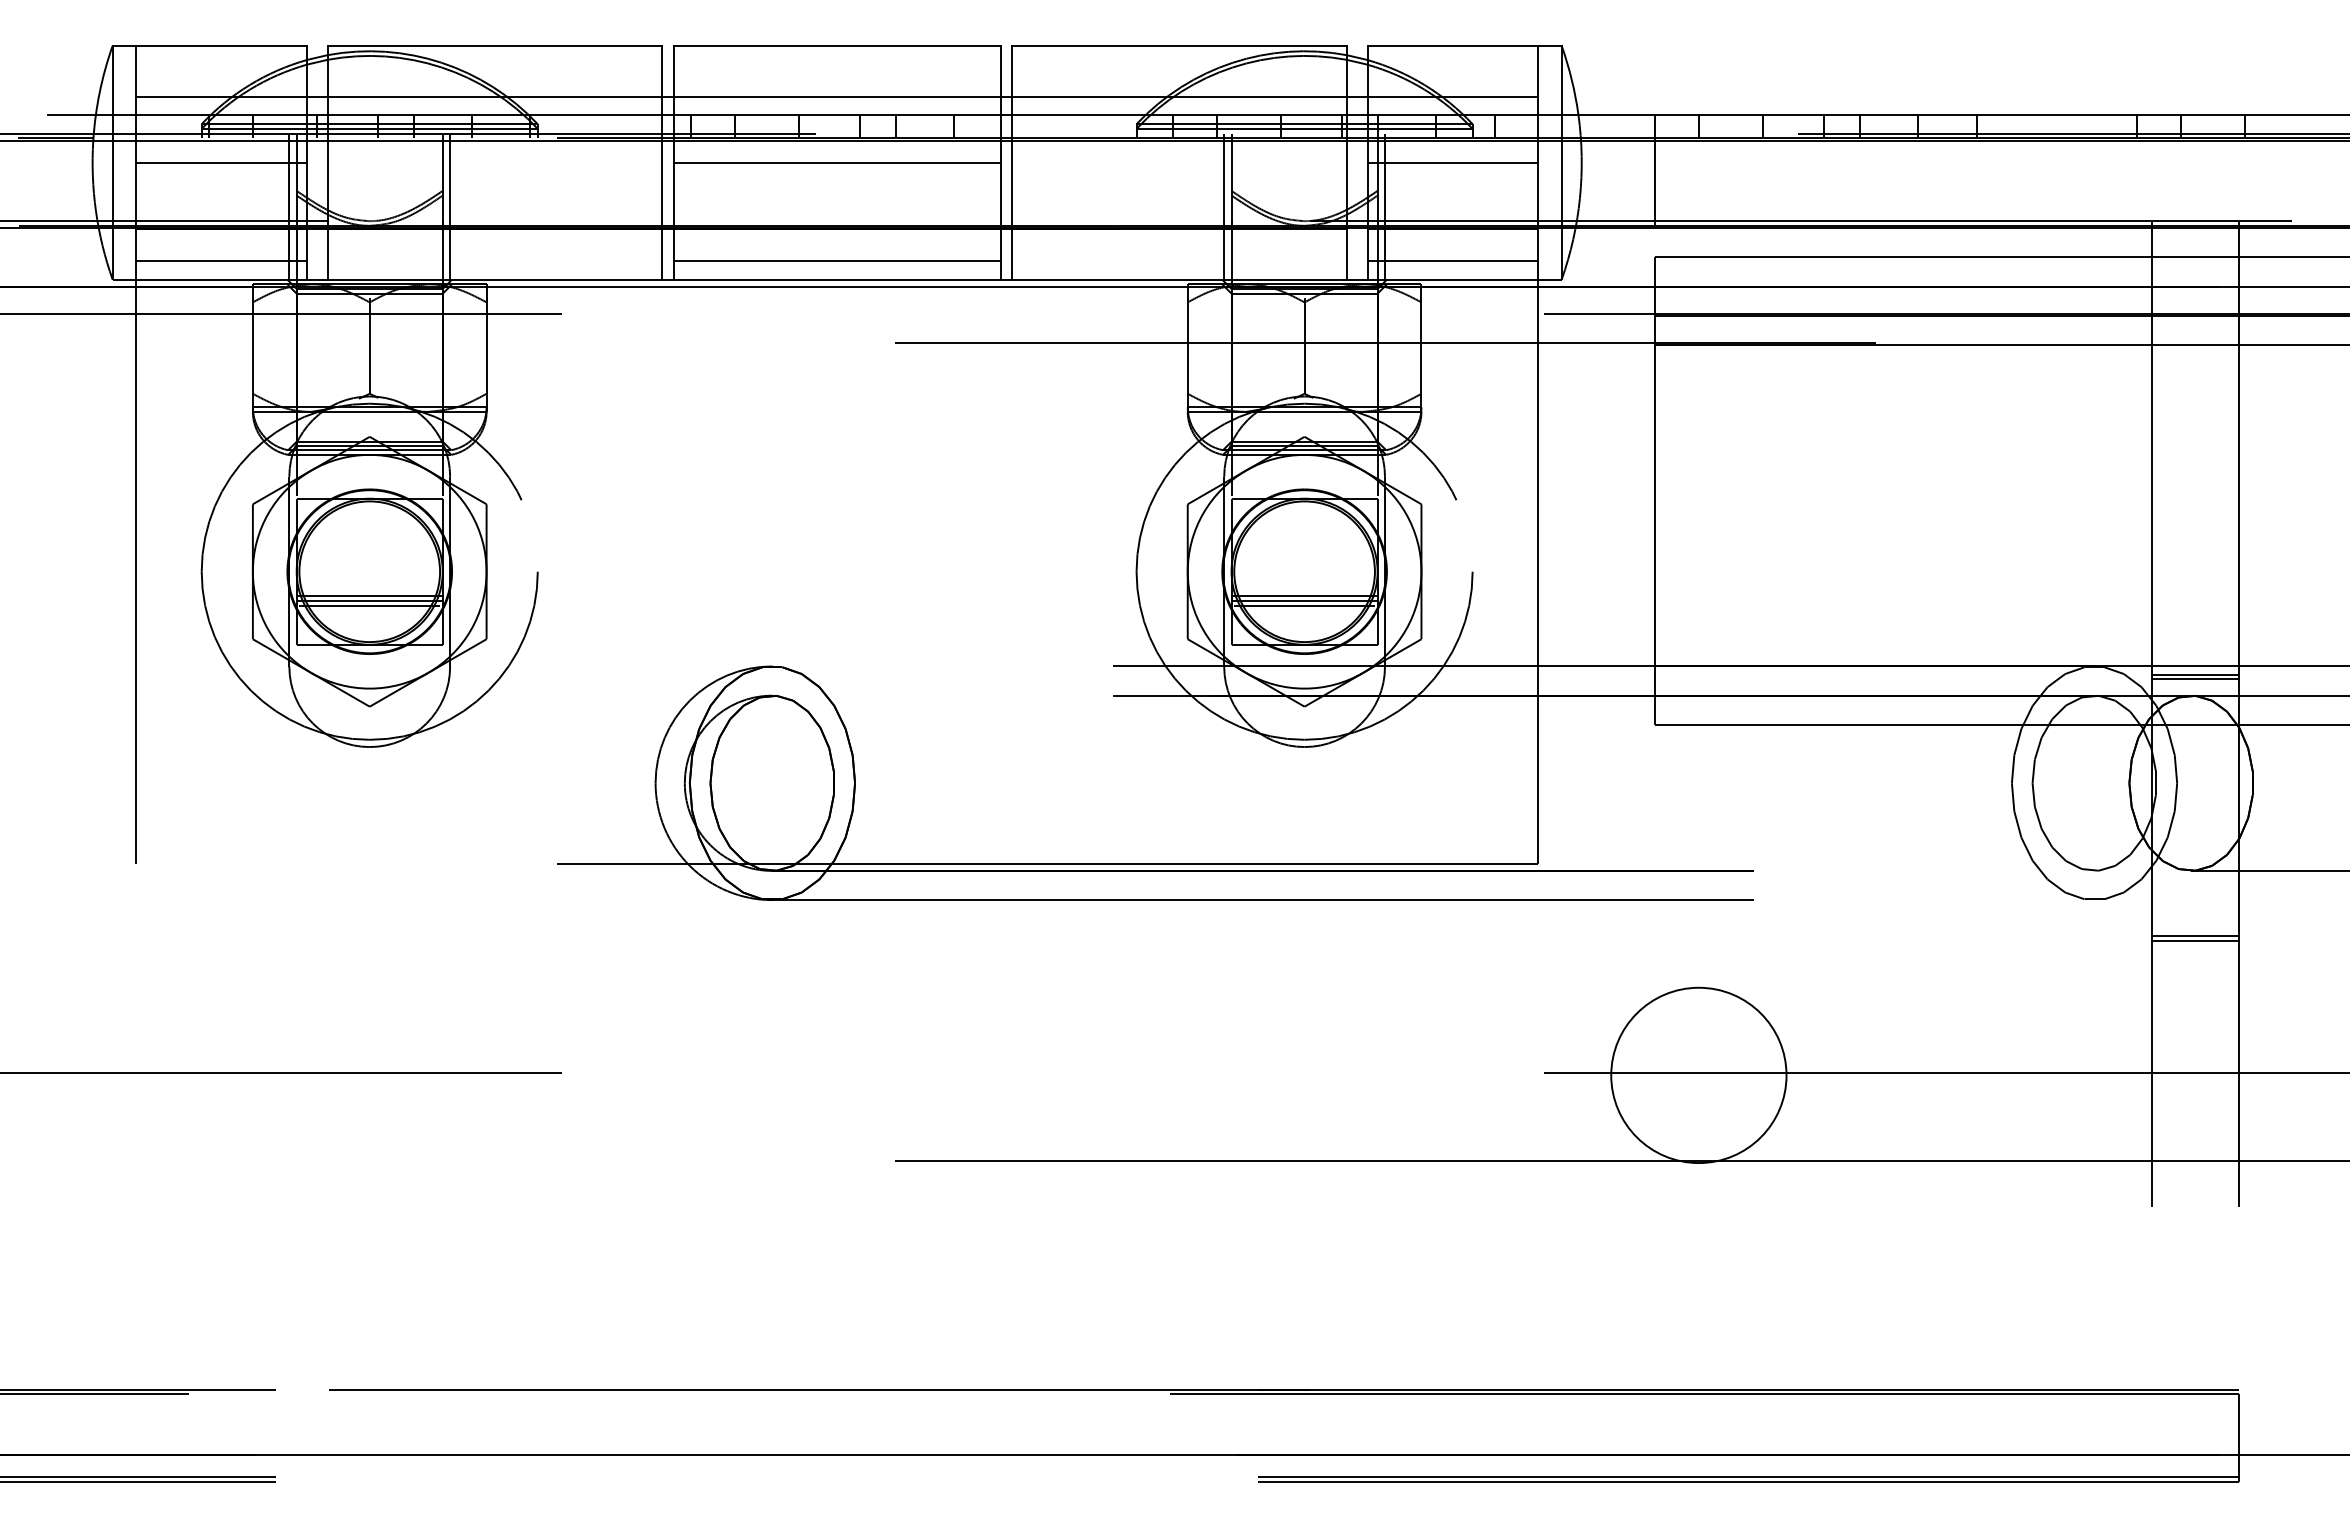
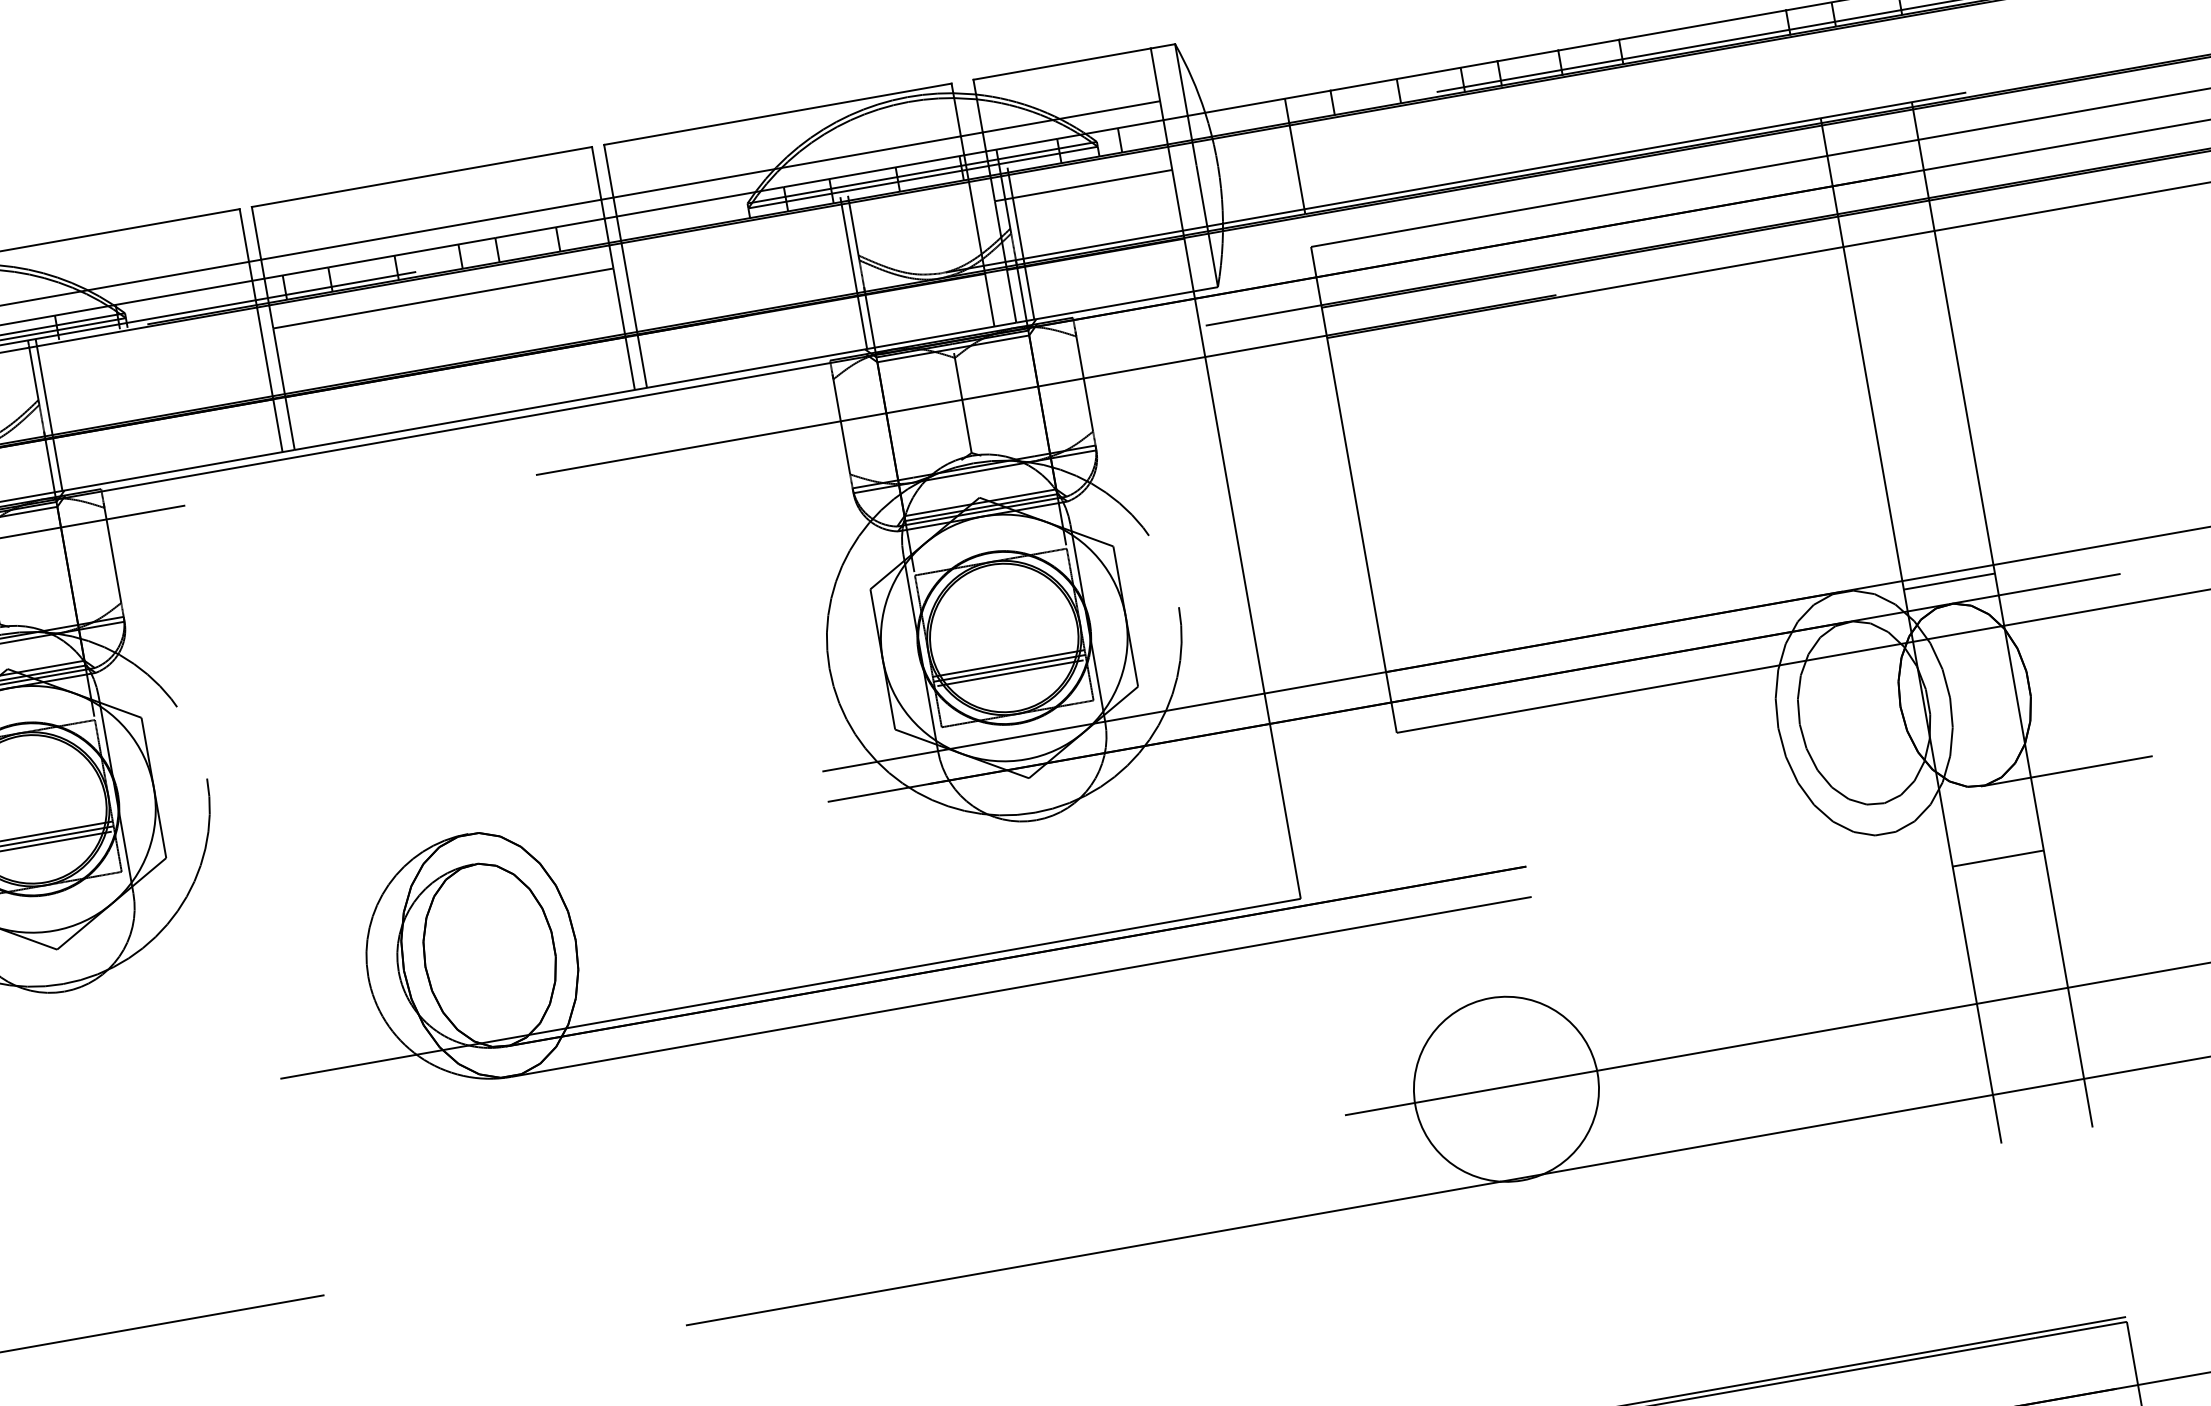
line: (836, 261) -> (460, 401), removed
line: (1452, 261) -> (1101, 288), removed
line: (2195, 679) -> (1950, 586), removed
line: (2195, 936) -> (1997, 853), removed

